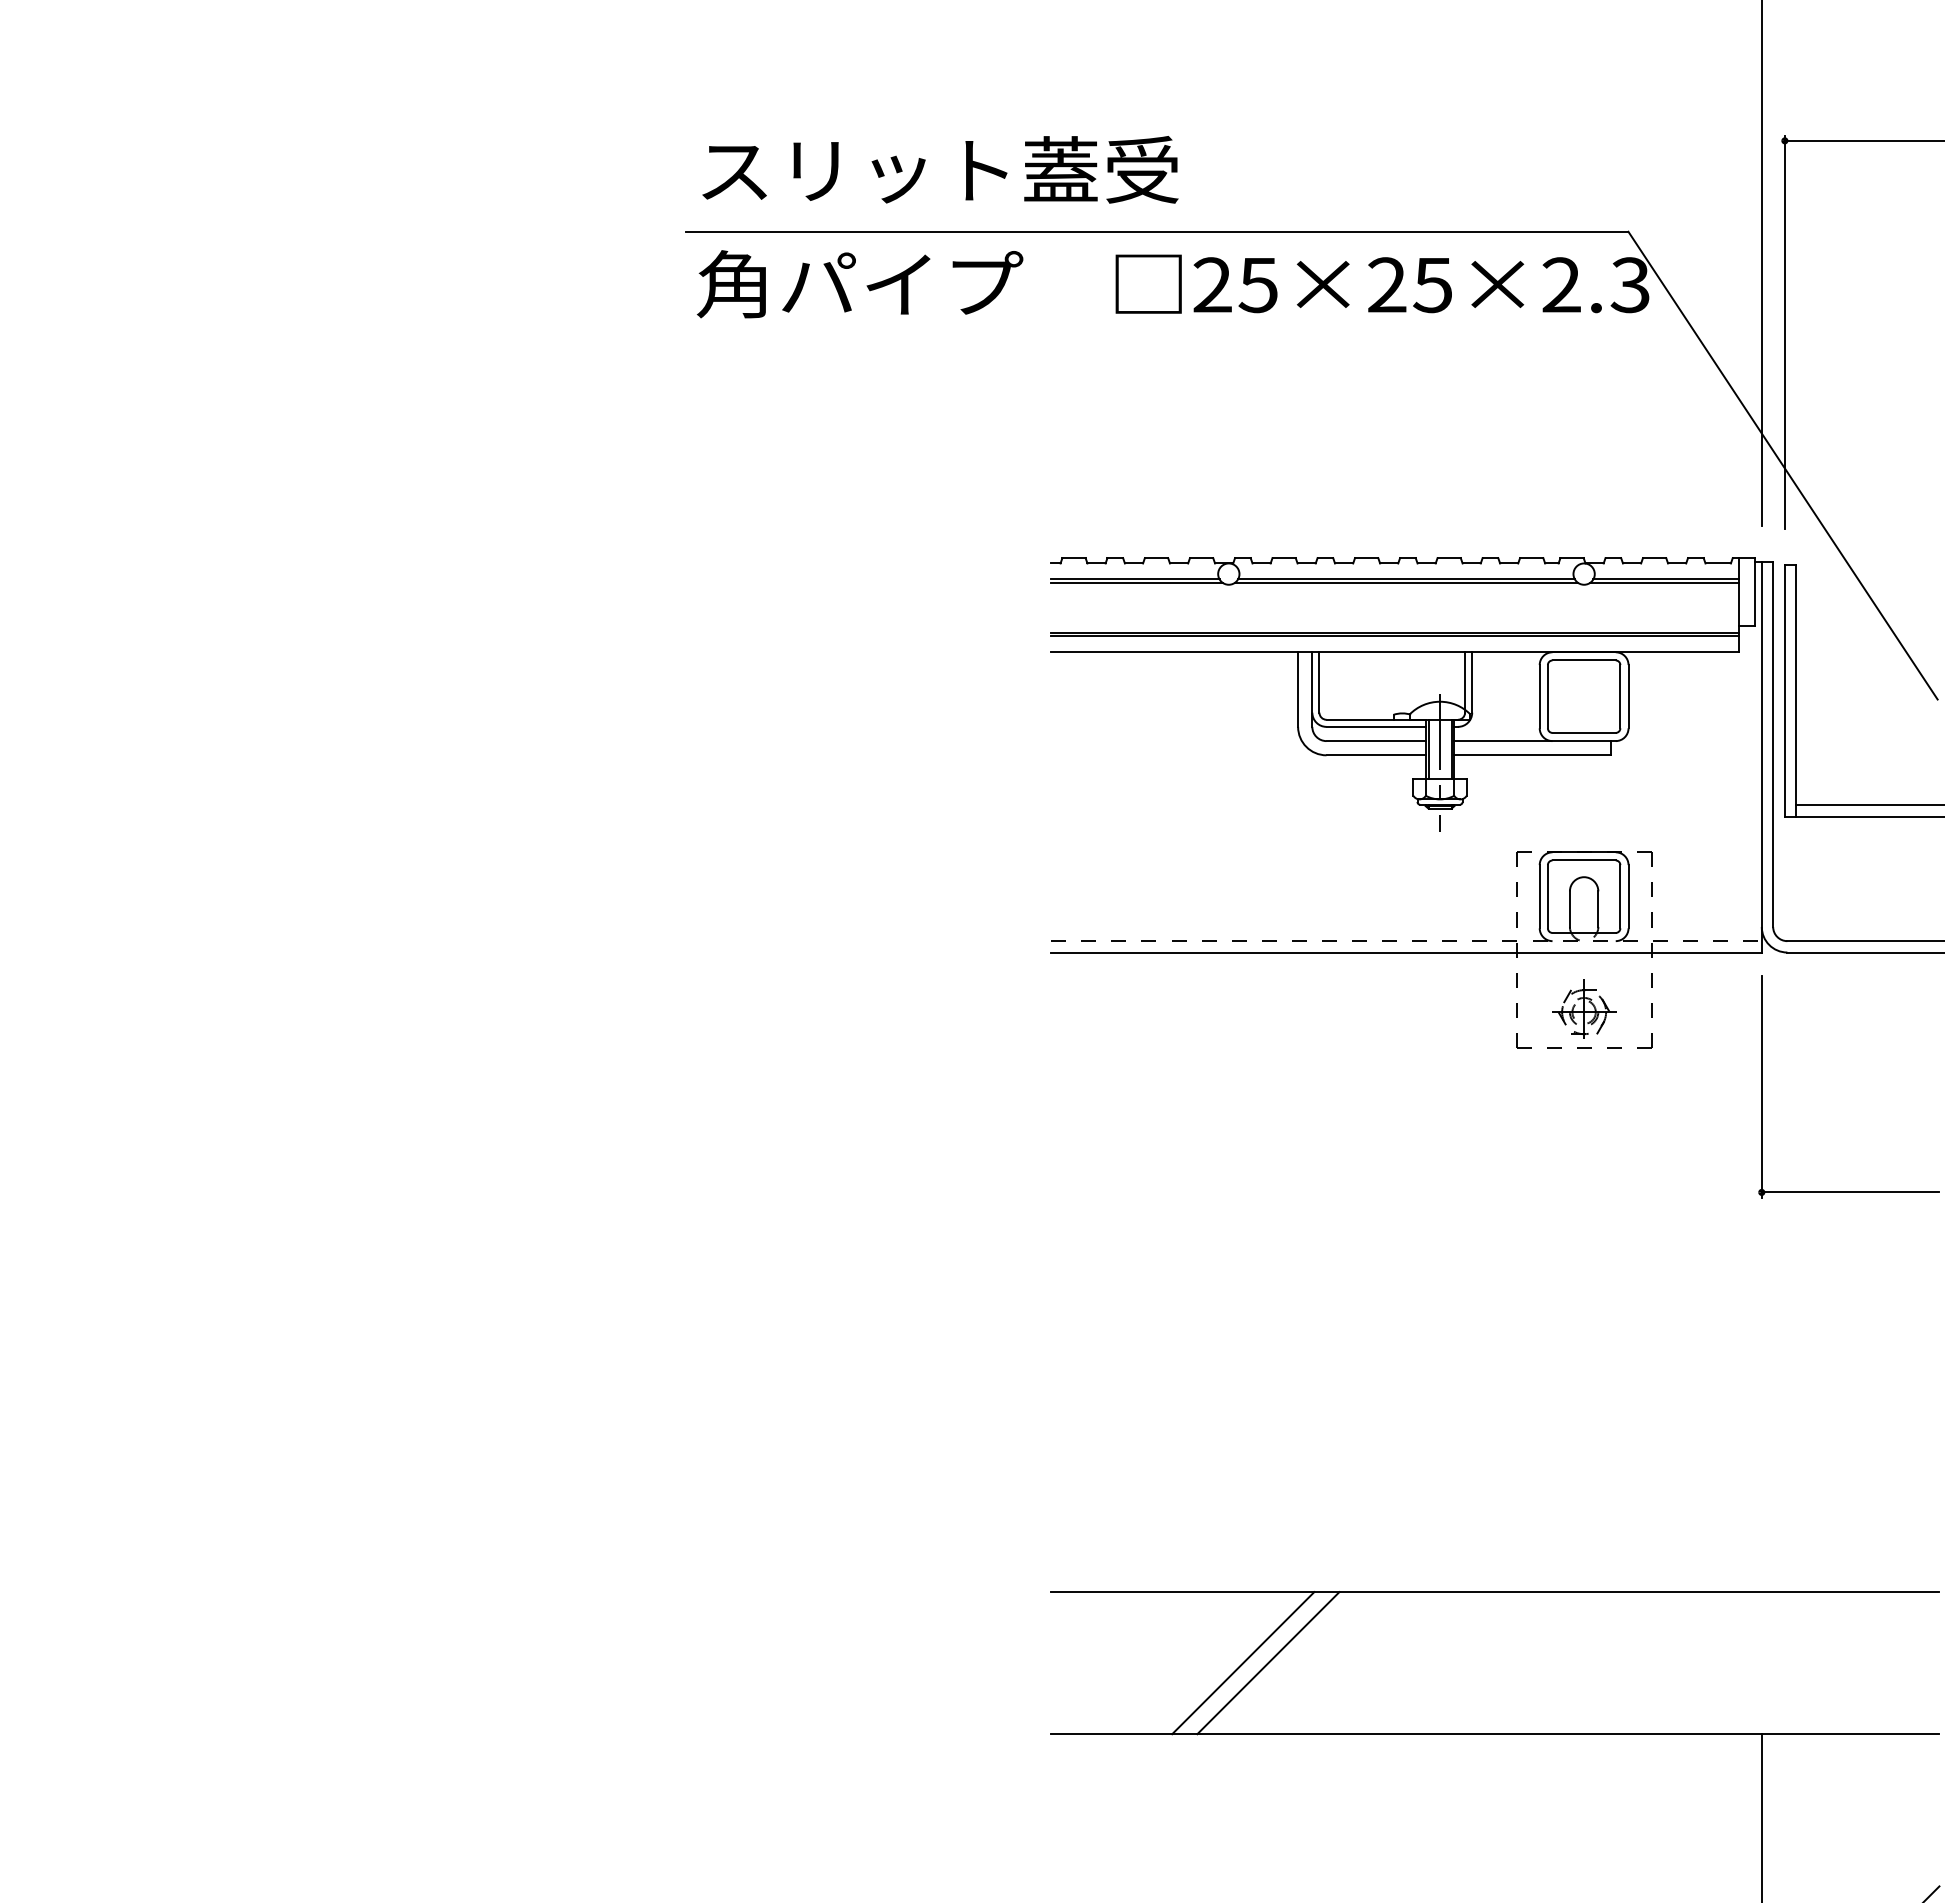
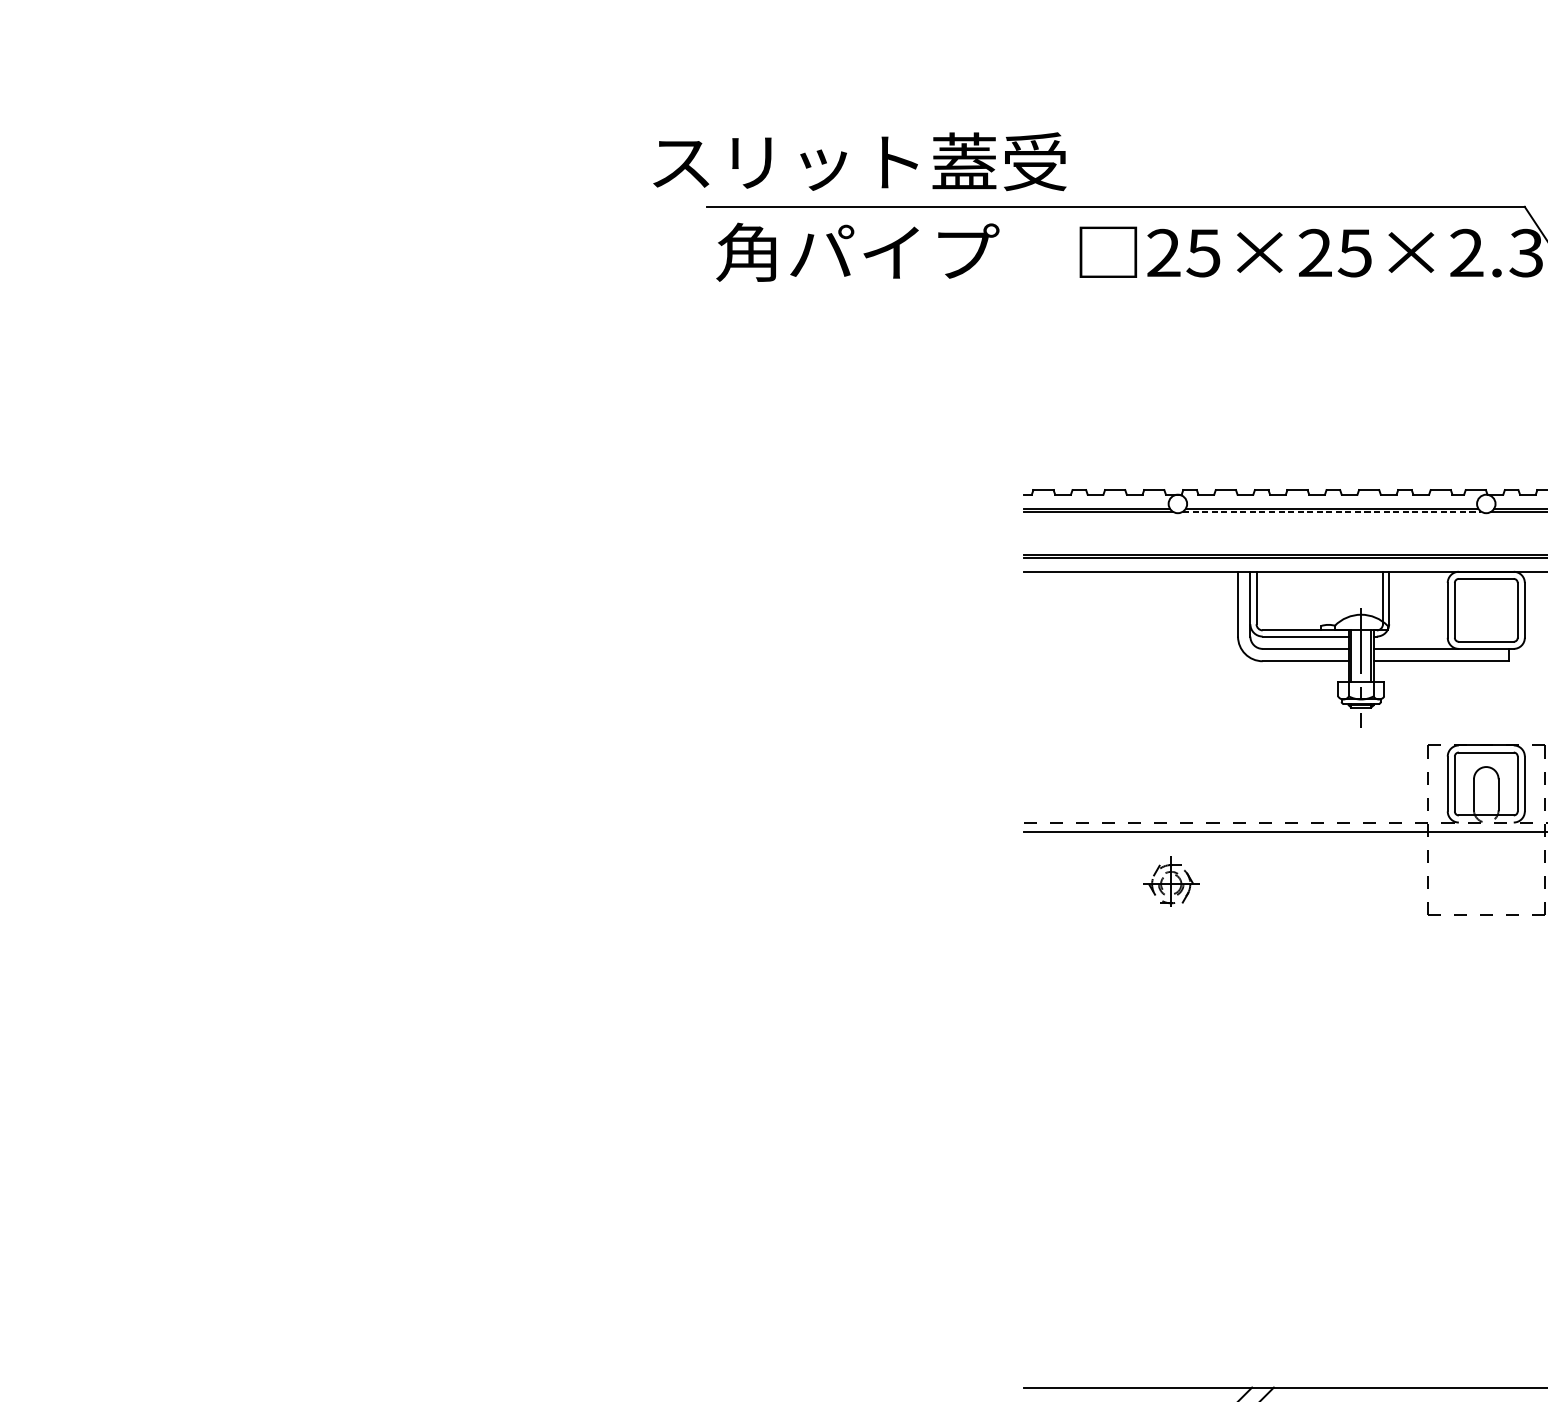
text: (940, 169) -> (859, 161), moved
line: (1406, 583) -> (1332, 512), solid -> dashed
part: (1584, 1008) -> (1171, 881), moved

